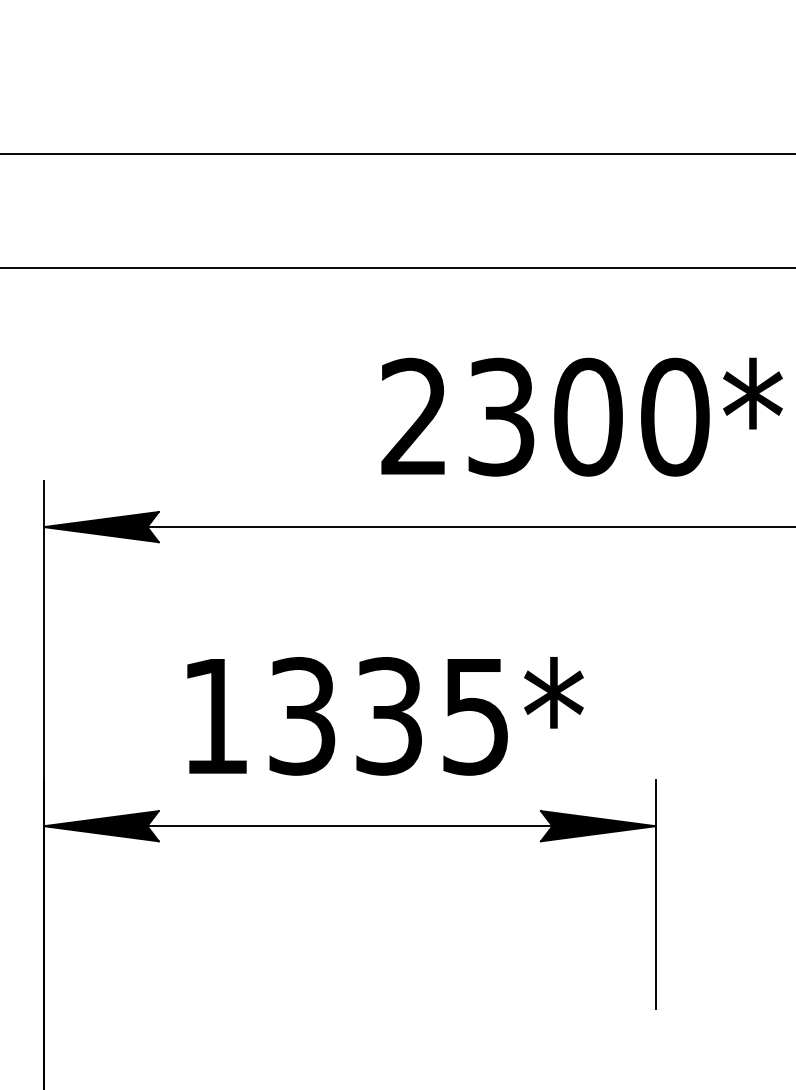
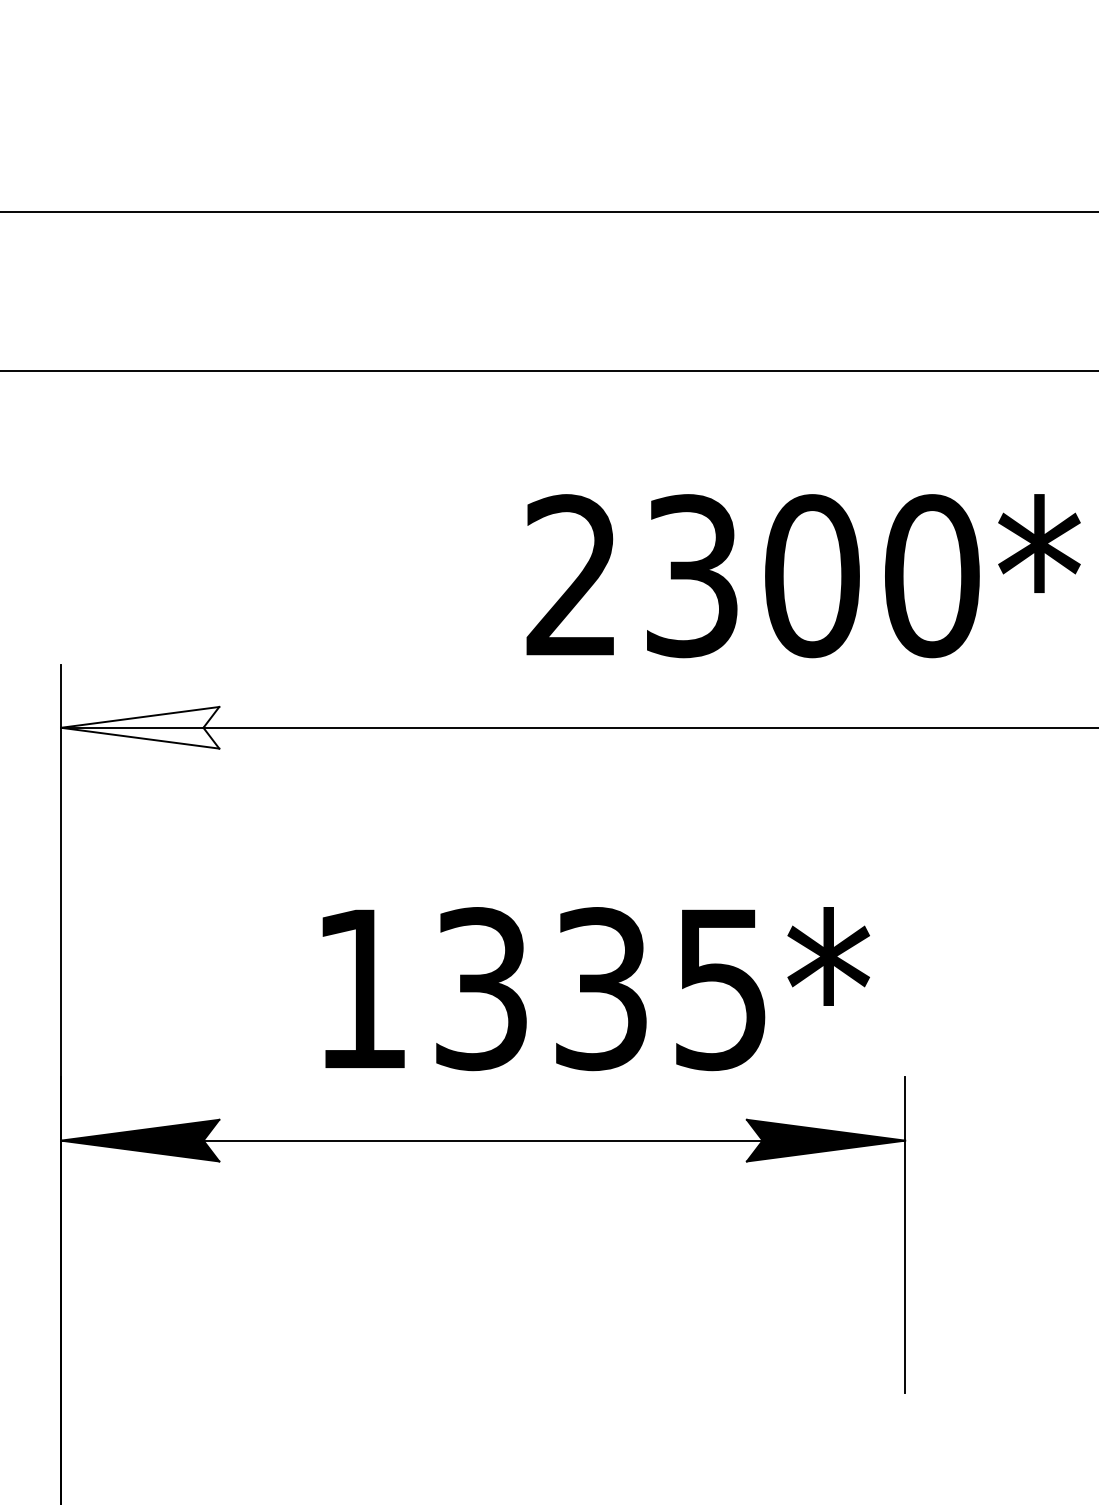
fill: (101, 526) -> (140, 727), removed
text: (384, 716) -> (595, 989), moved

